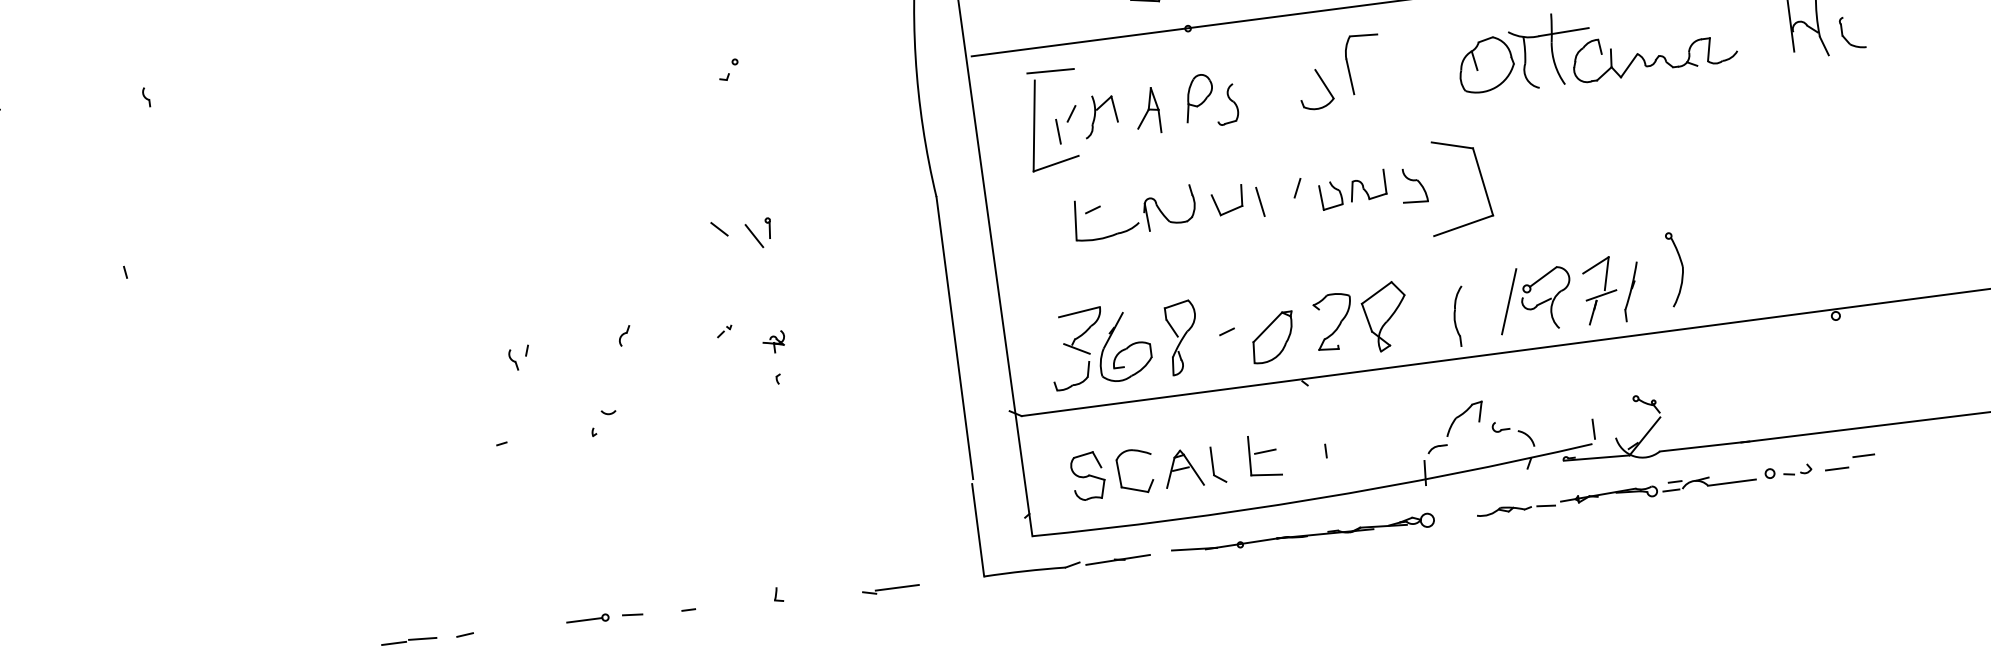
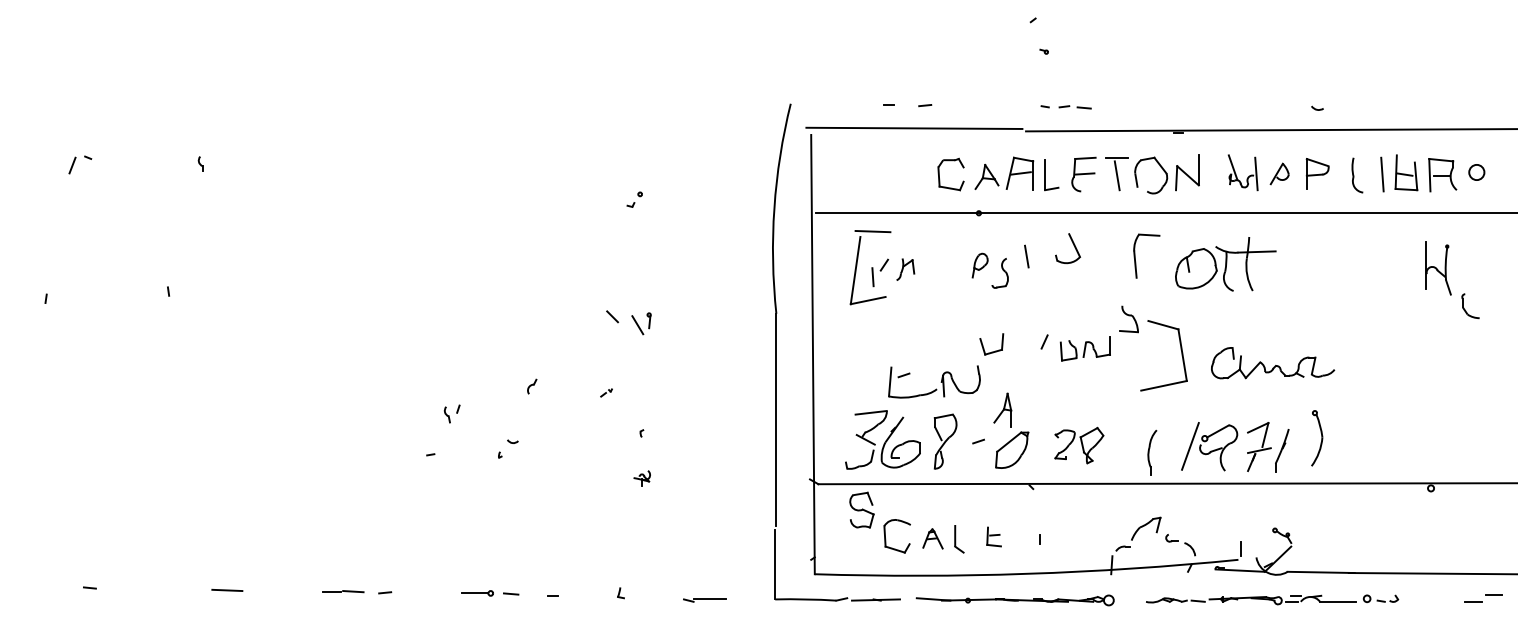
part: (1852, 33) -> (1470, 306), moved
part: (1655, 53) -> (1273, 363), moved
part: (1348, 64) -> (1135, 255), moved
part: (1323, 84) -> (1073, 245), moved
part: (1197, 97) -> (979, 265), size x0.7
part: (1146, 109) -> (1002, 409), moved
part: (1100, 115) -> (905, 269), size x0.7
part: (1413, 186) -> (1128, 319), moved
line: (1259, 201) -> (1026, 256), moved
part: (1142, 213) -> (940, 382), moved
part: (1361, 319) -> (1079, 445), size x0.7
part: (773, 342) -> (641, 478), moved
part: (518, 357) -> (451, 413), moved
part: (1263, 455) -> (993, 536), size x0.6
part: (1850, 462) -> (1483, 598), moved
part: (1182, 468) -> (932, 538), size x0.7
part: (1087, 475) -> (861, 509), moved

